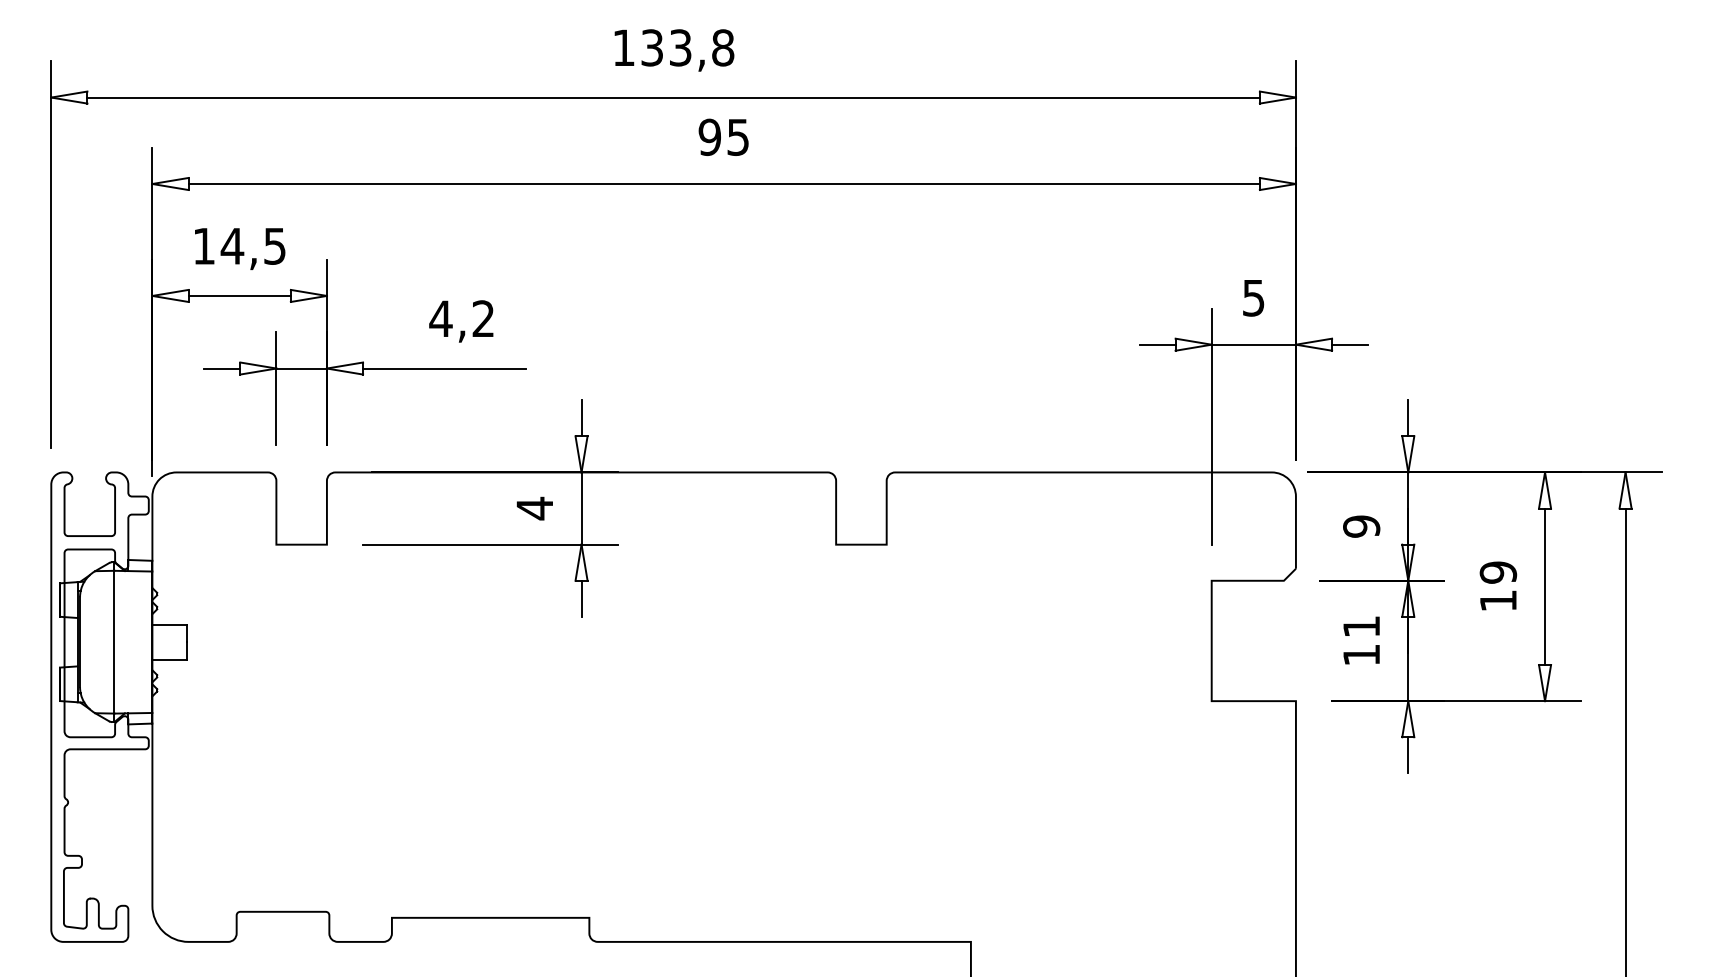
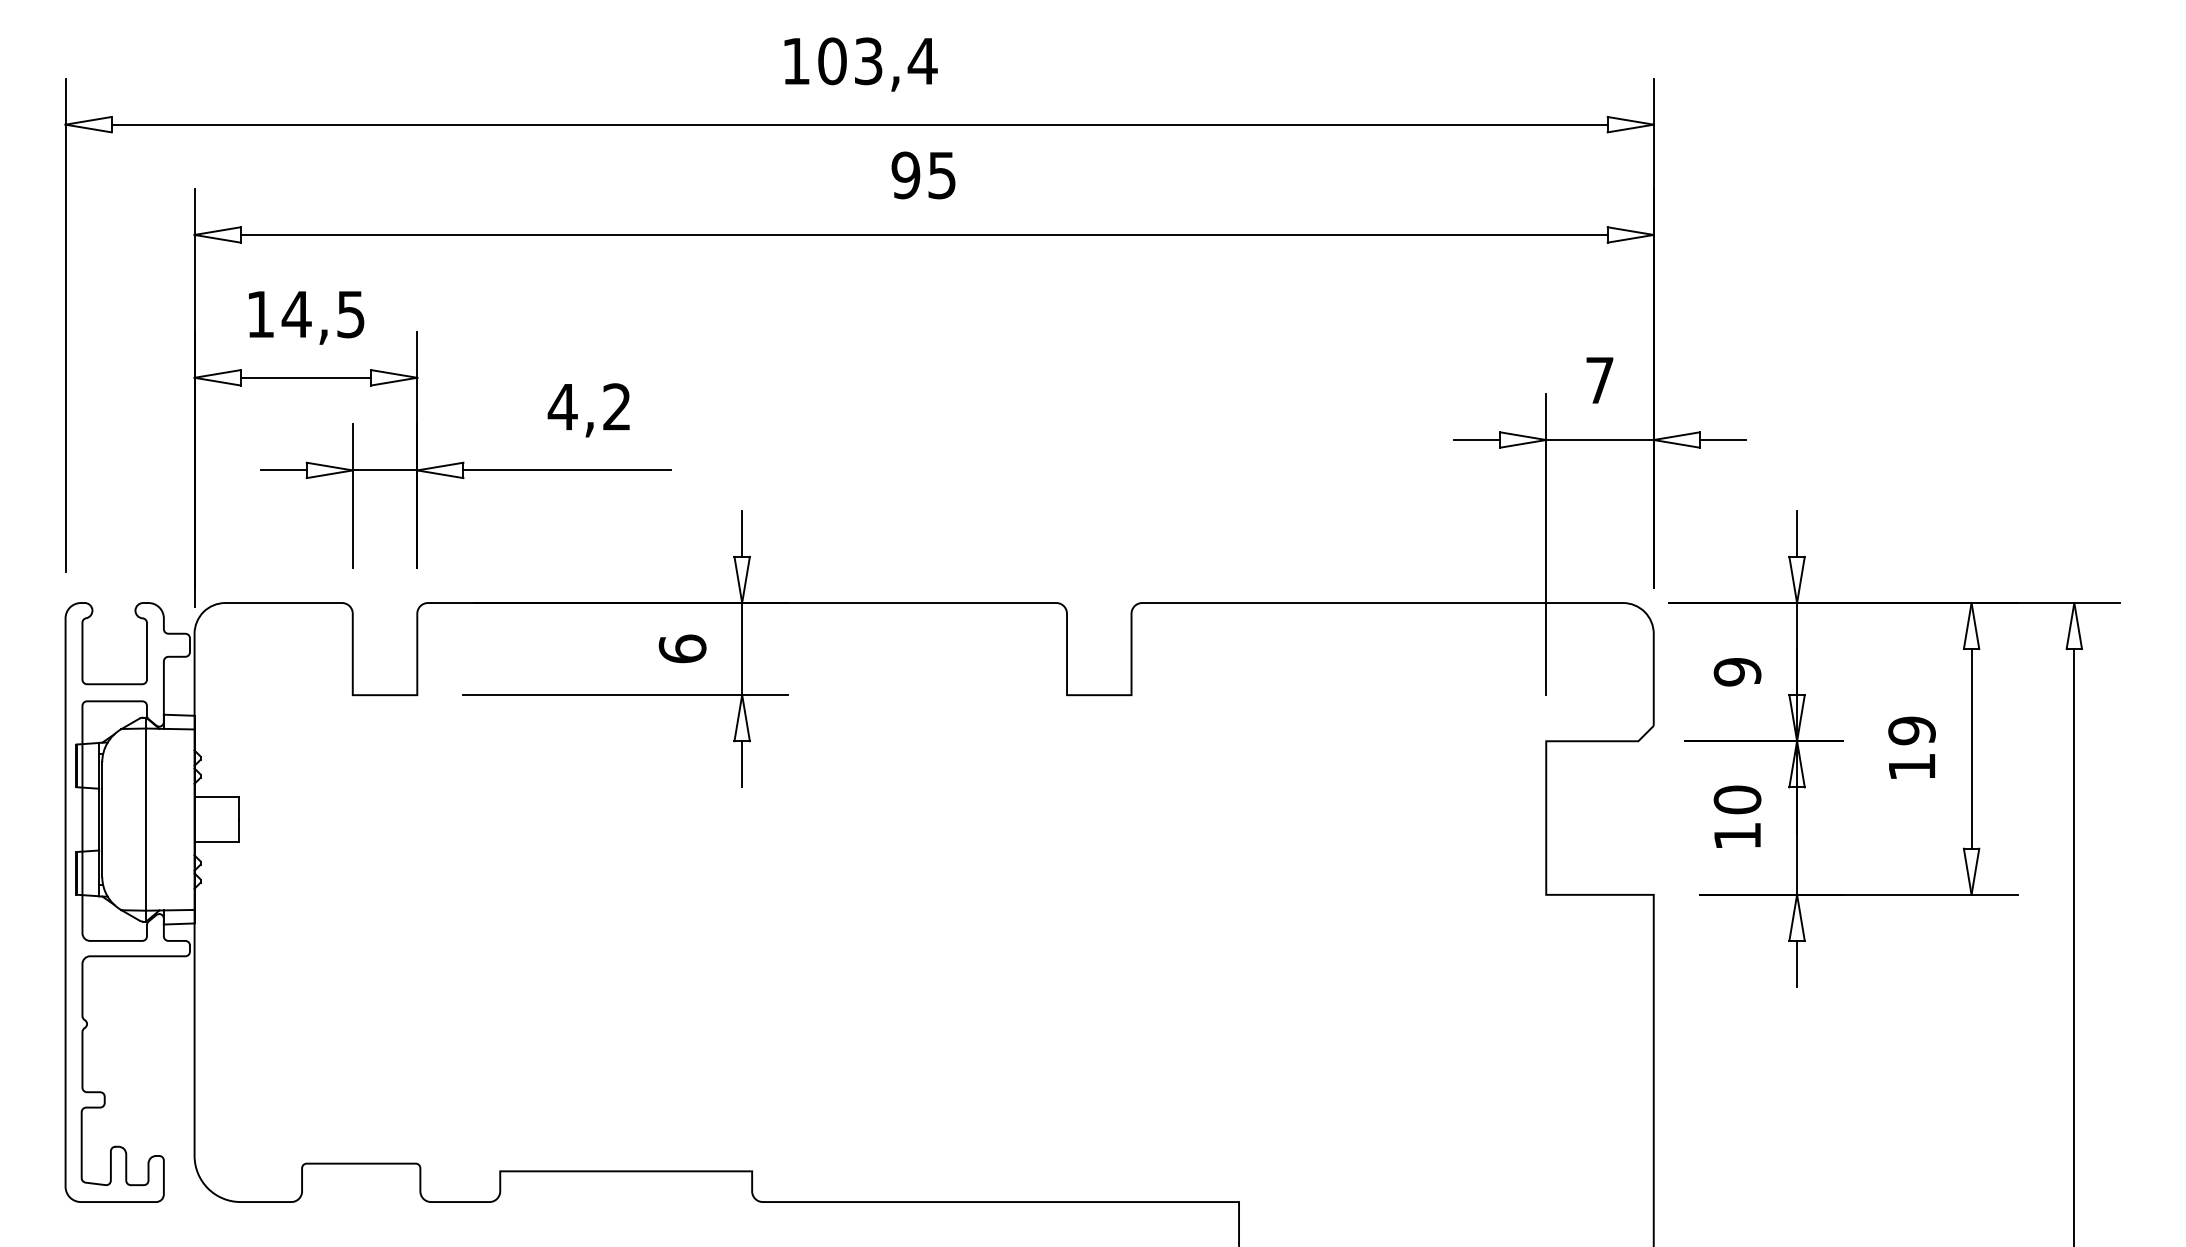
text: (687, 48) -> (877, 61), 133,8 -> 103,4
text: (1253, 298) -> (1599, 380), 5 -> 7
text: (534, 508) -> (682, 649), 4 -> 6
text: (1361, 626) -> (1737, 799), 11 -> 10

